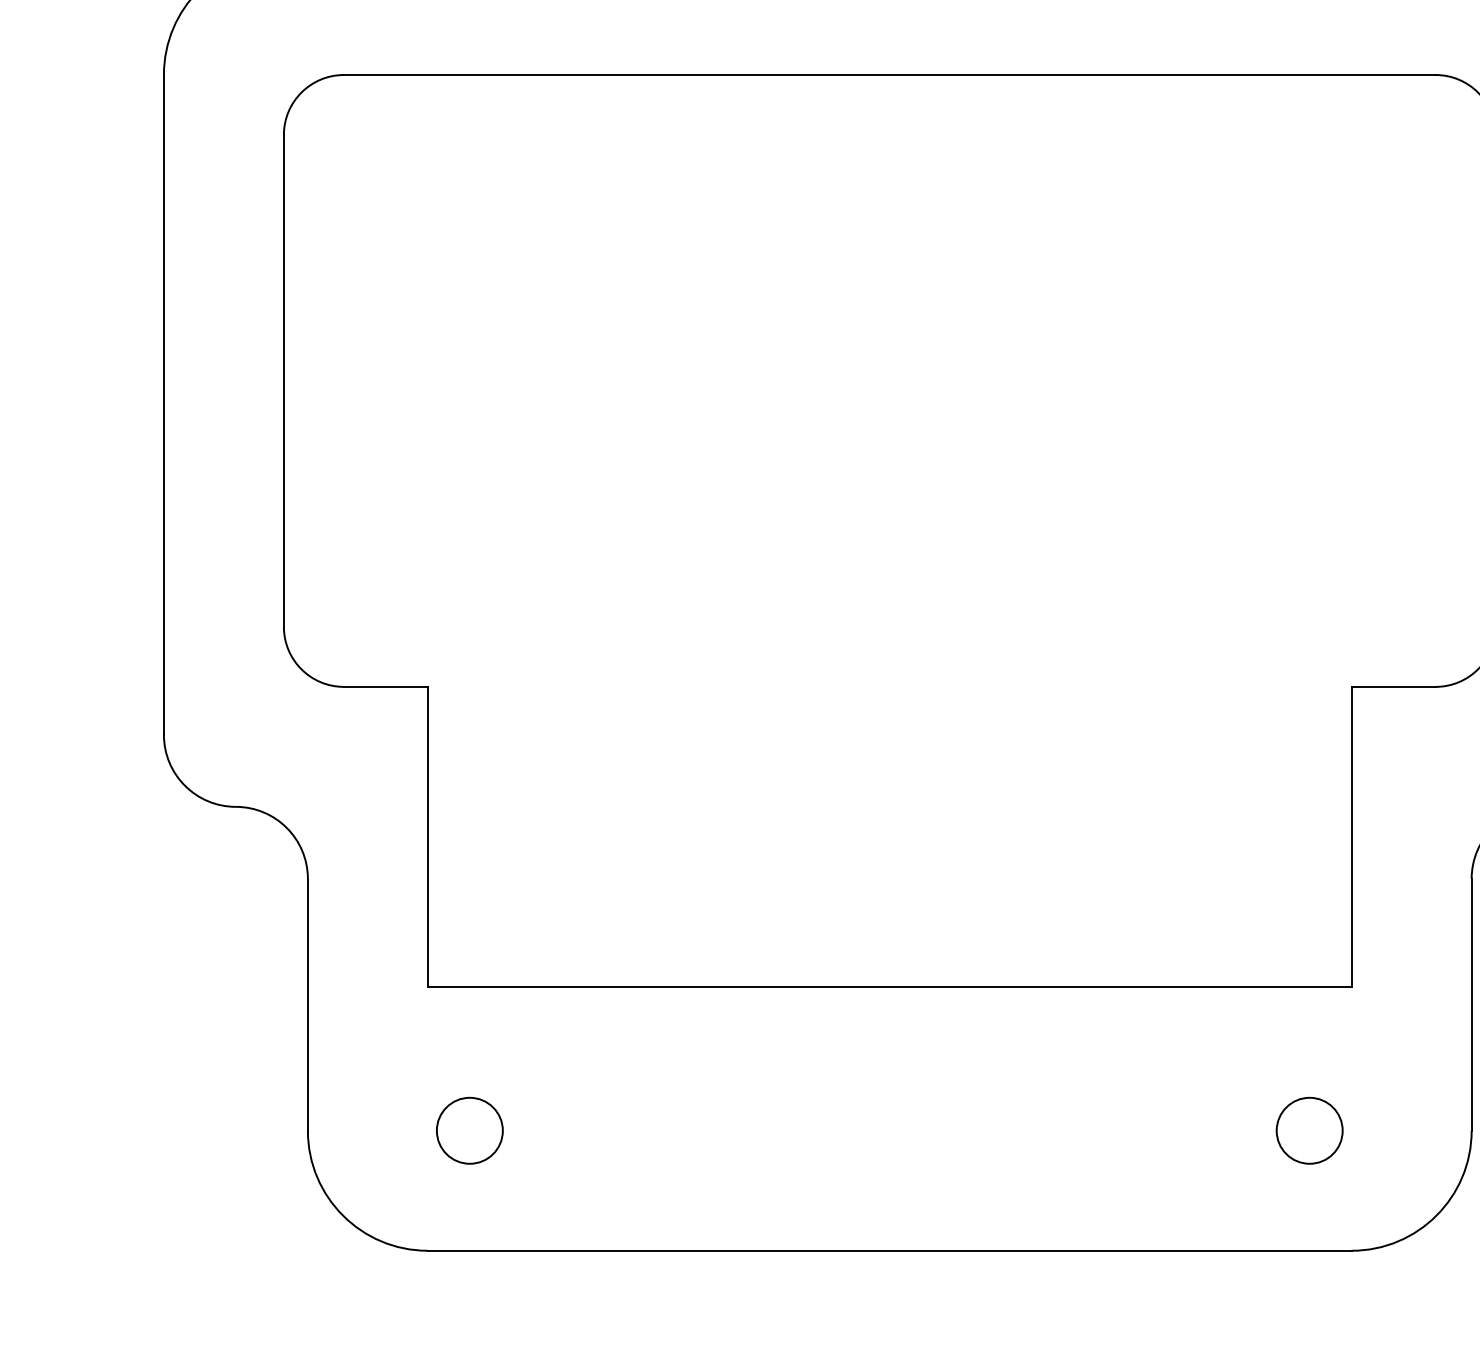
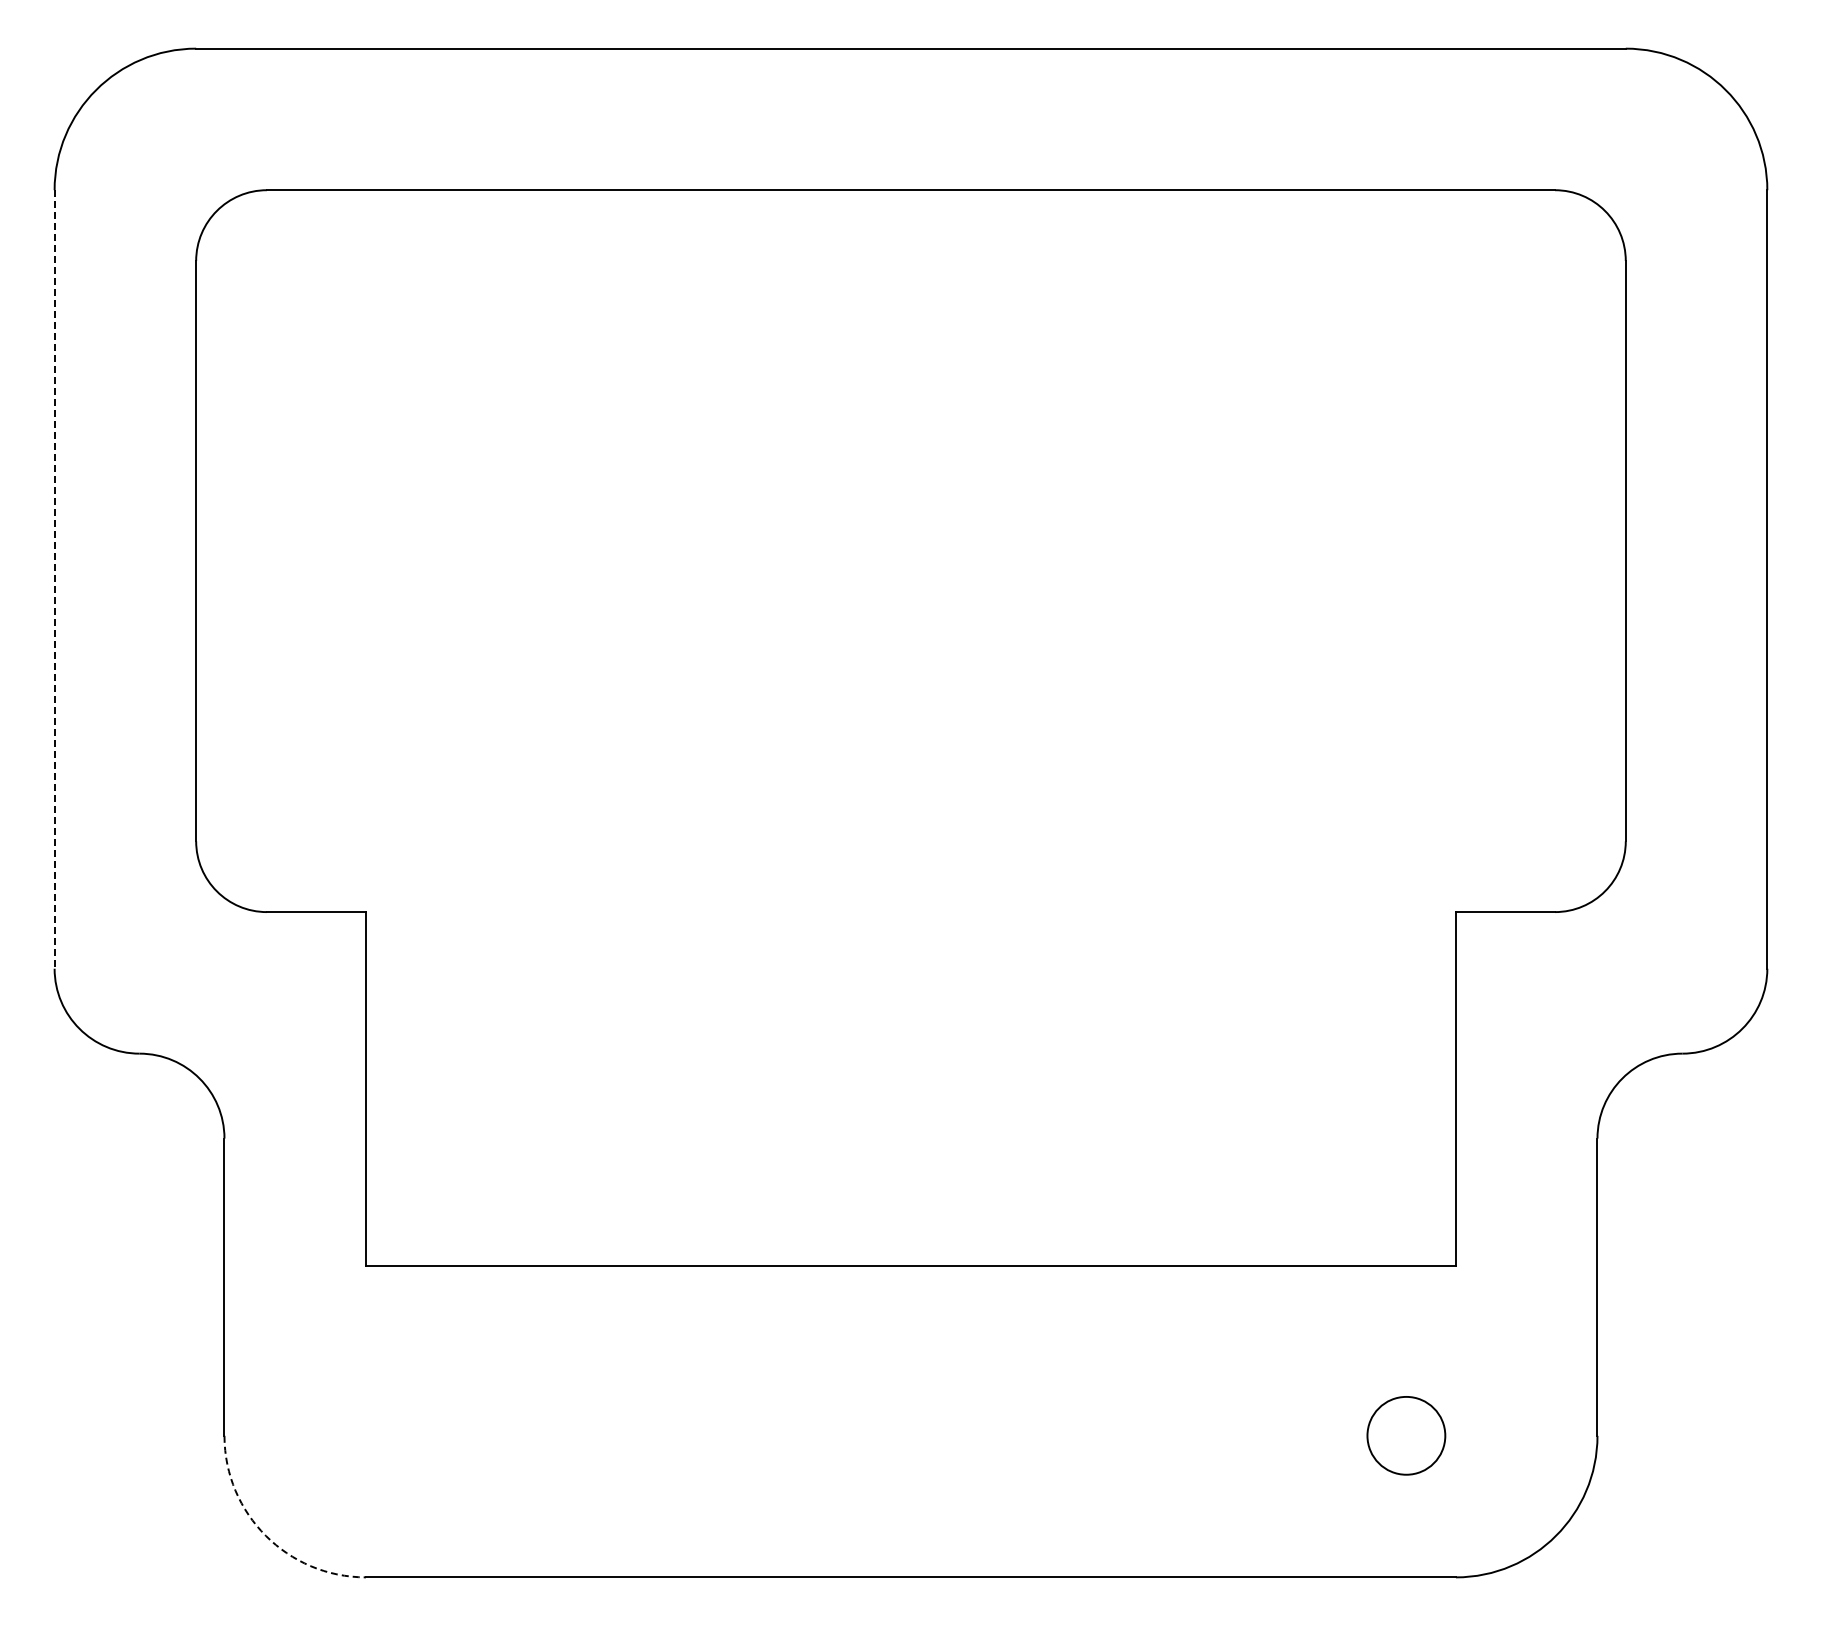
line: (163, 404) -> (54, 579), solid -> dashed
circle: (469, 1130) -> (415, 1435), removed
arc: (342, 1215) -> (265, 1535), solid -> dashed

